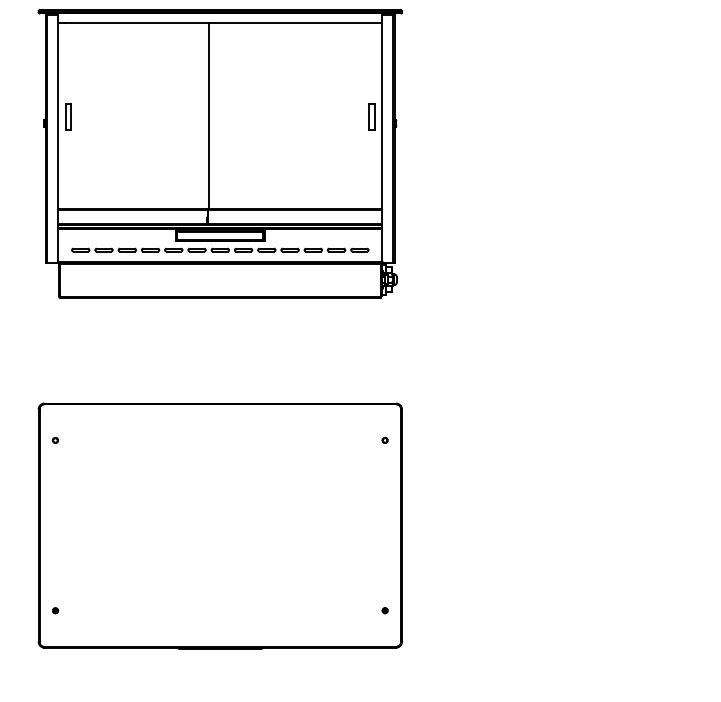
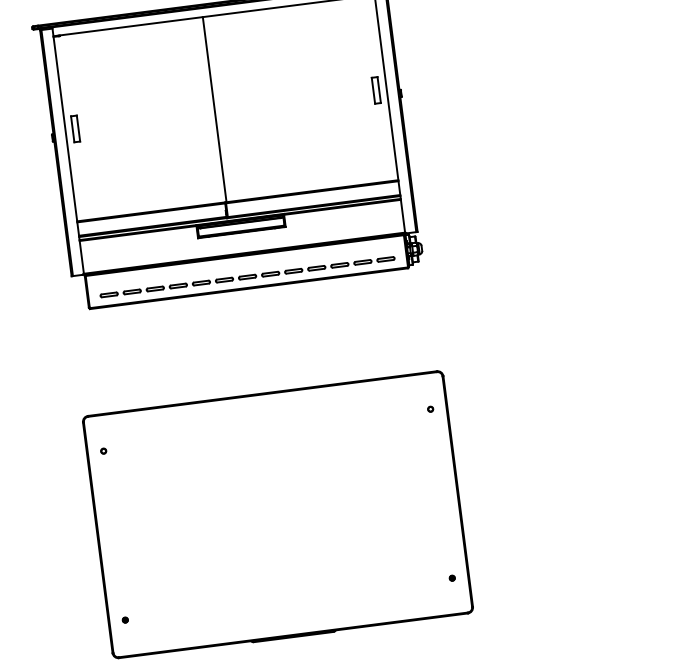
part: (220, 249) -> (247, 276), moved

